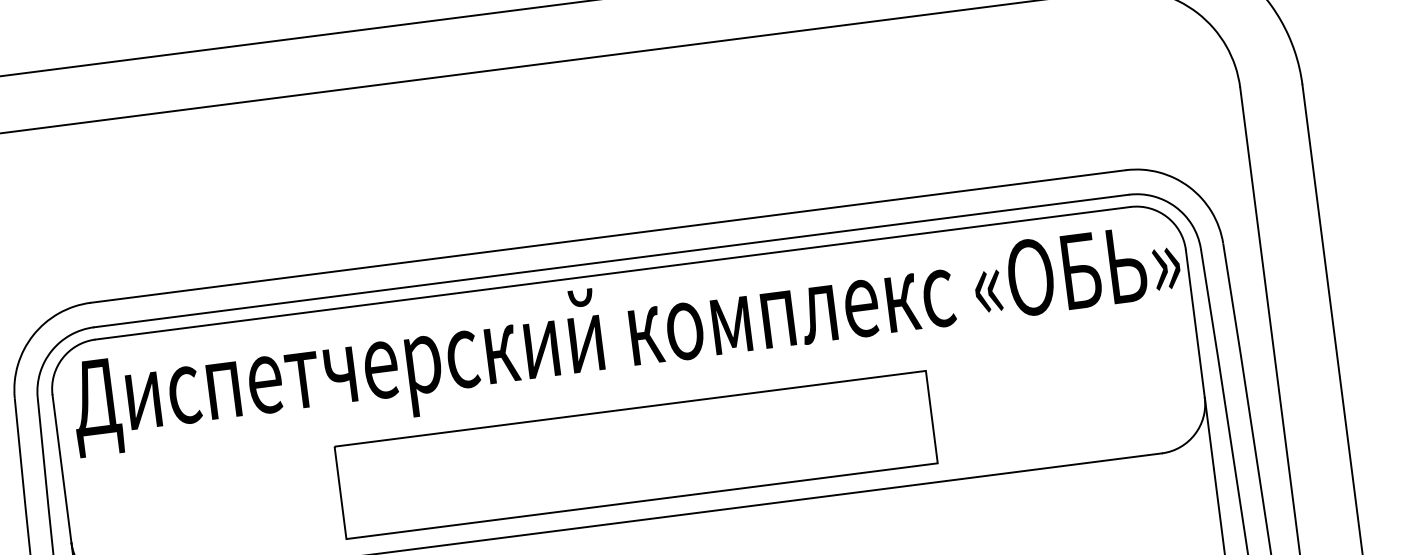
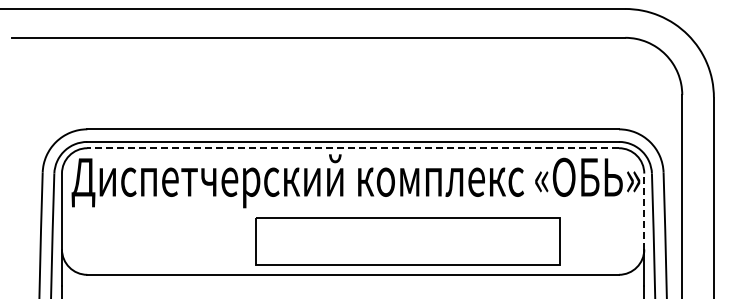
line: (613, 273) -> (353, 148), solid -> dashed
line: (1195, 323) -> (644, 211), solid -> dashed
part: (634, 454) -> (407, 241), moved

